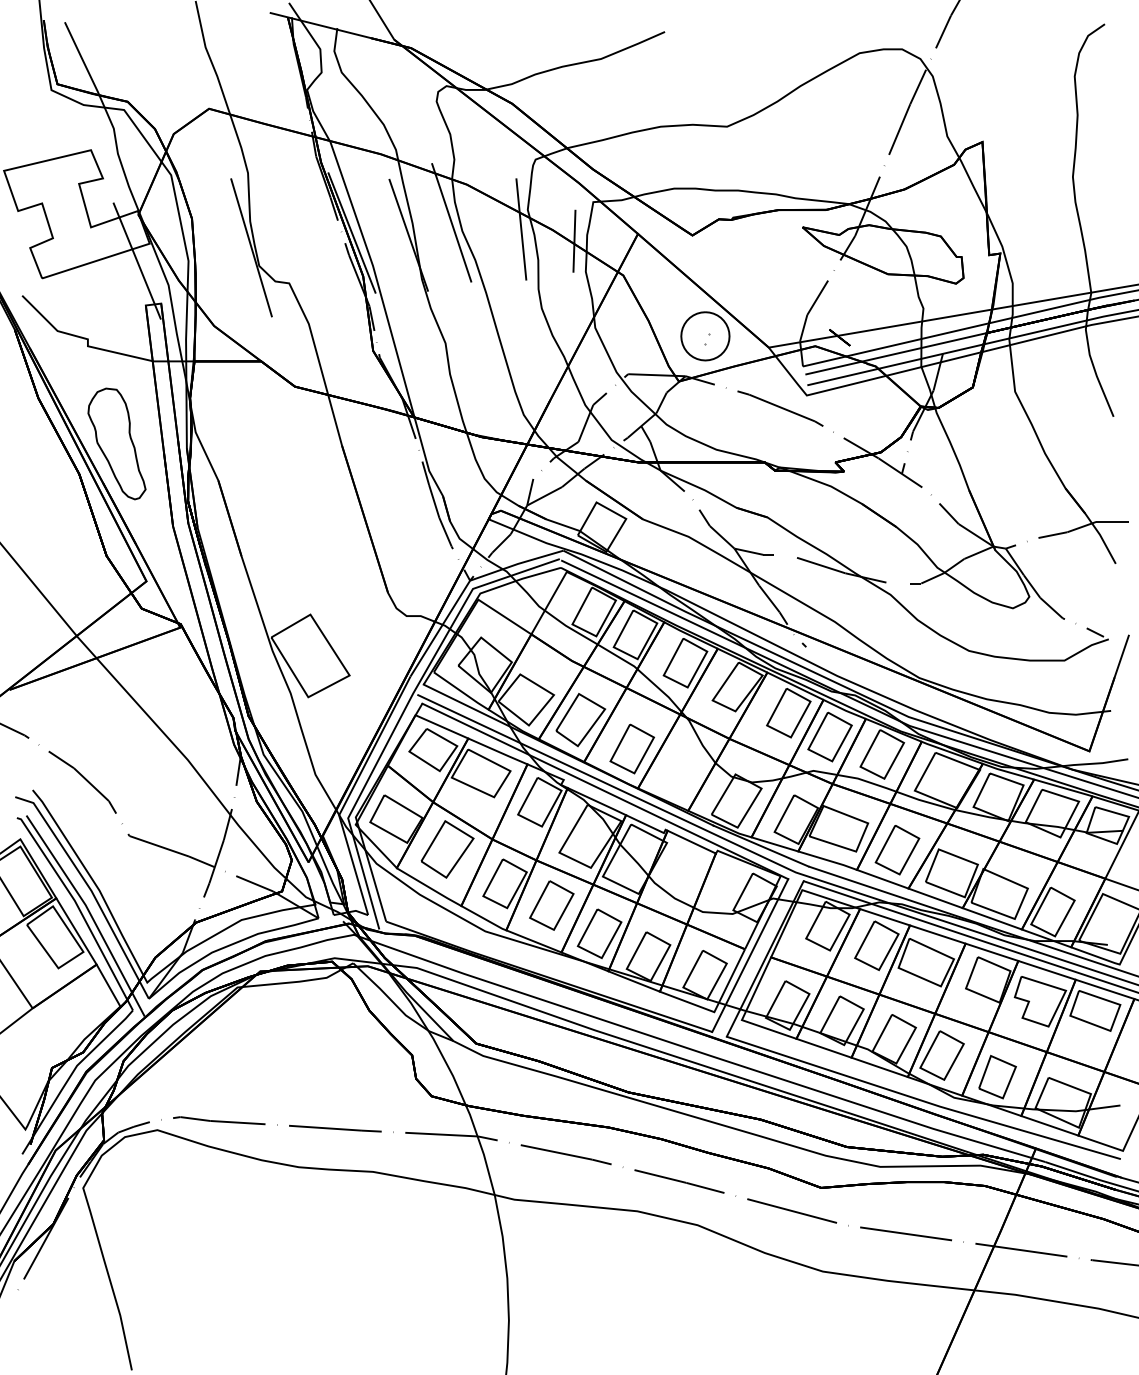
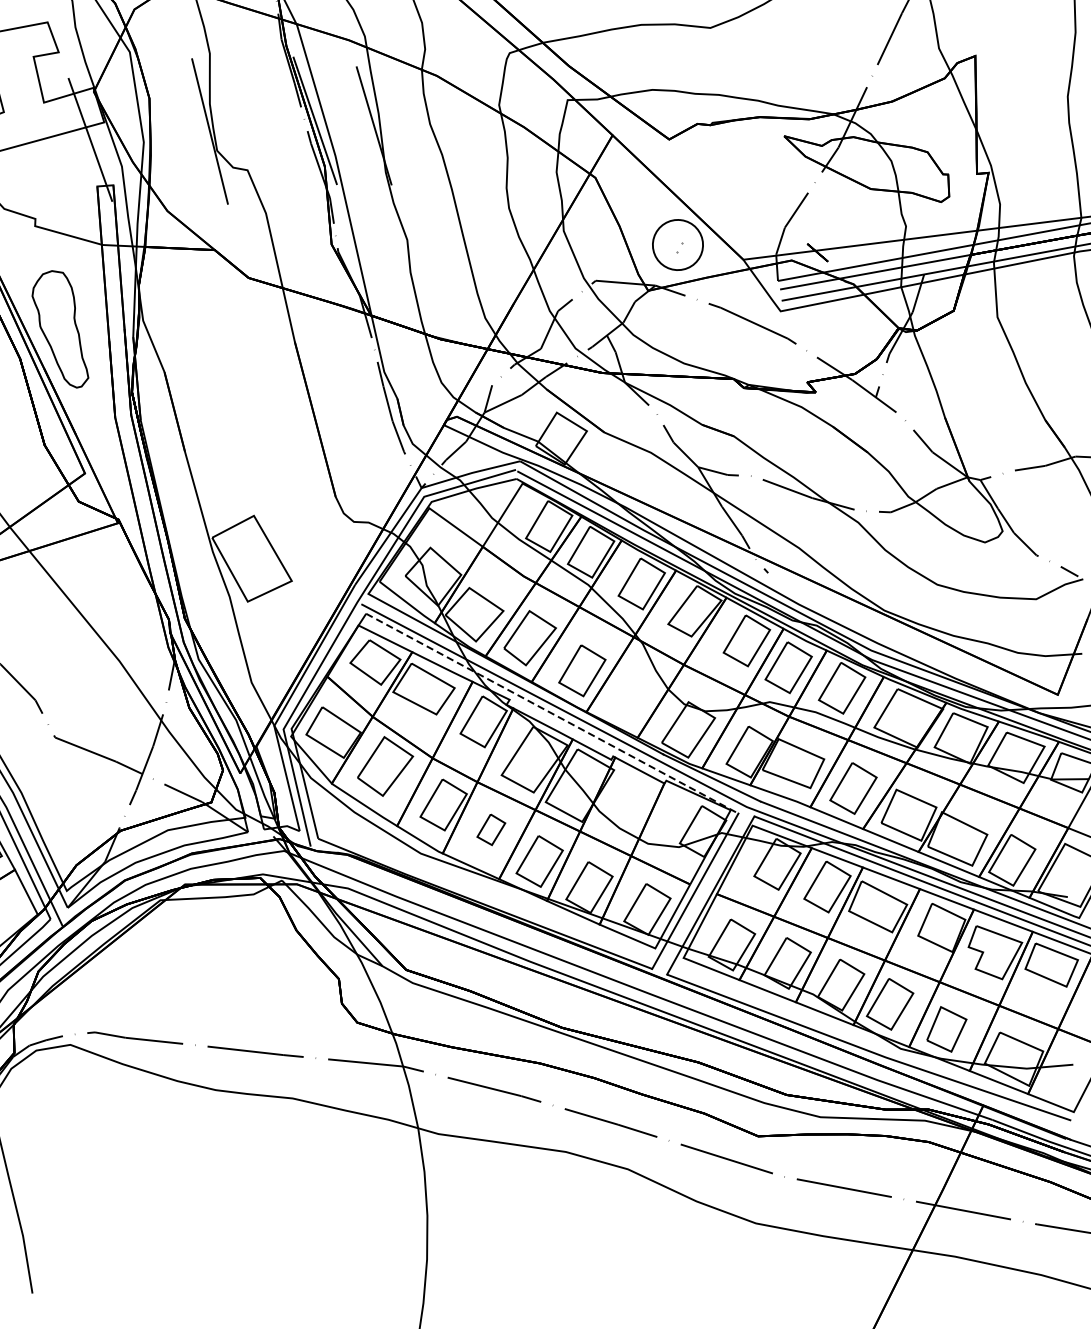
line: (451, 222) -> (419, 114), removed
line: (521, 229) -> (491, 125), removed
line: (574, 240) -> (546, 139), removed
line: (605, 791) -> (552, 713), solid -> dashed
part: (551, 905) -> (490, 829), size x0.6

